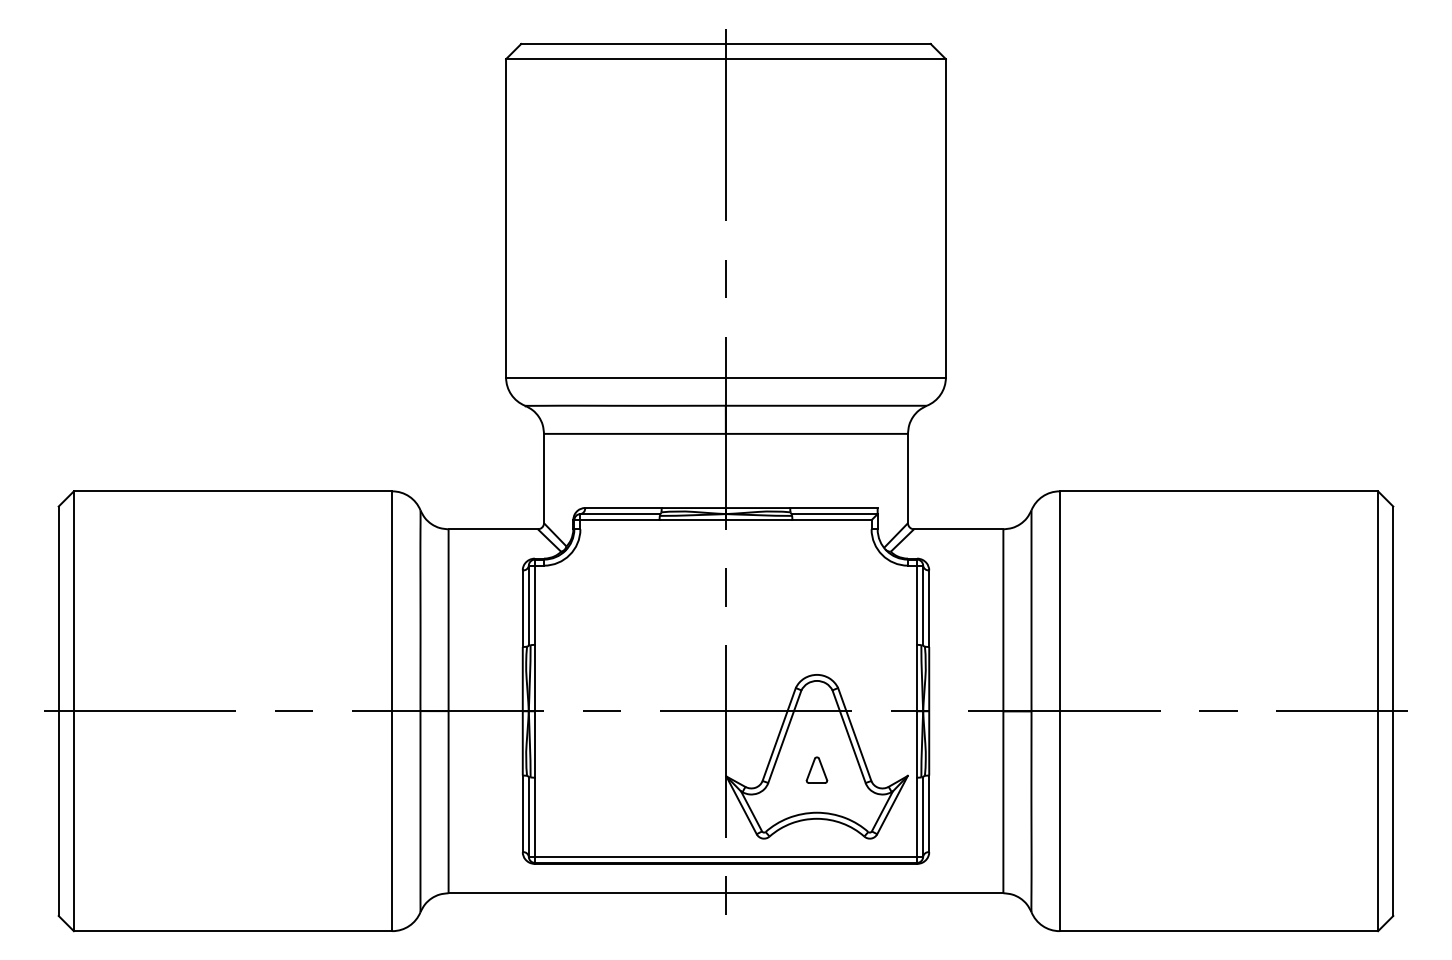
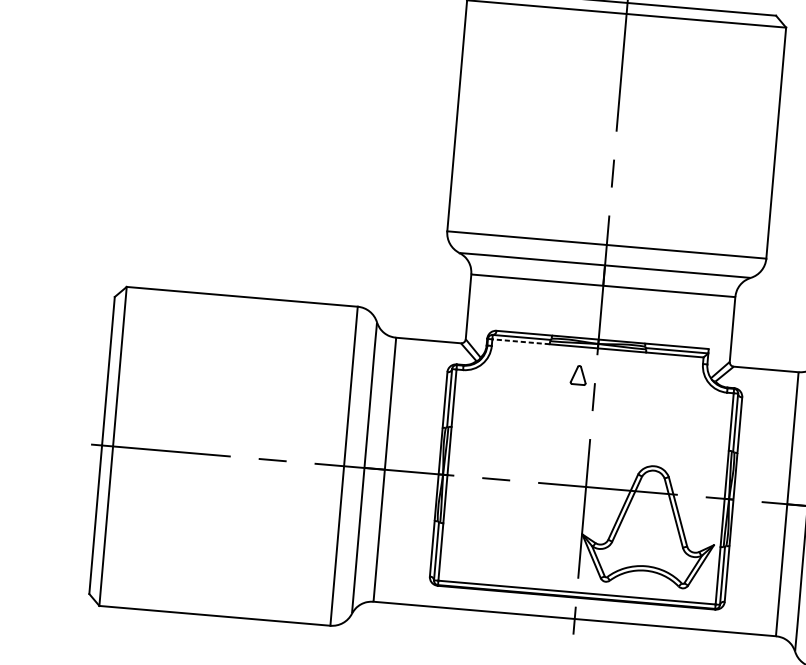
line: (619, 520) -> (520, 342), solid -> dashed
part: (816, 769) -> (578, 374), moved

